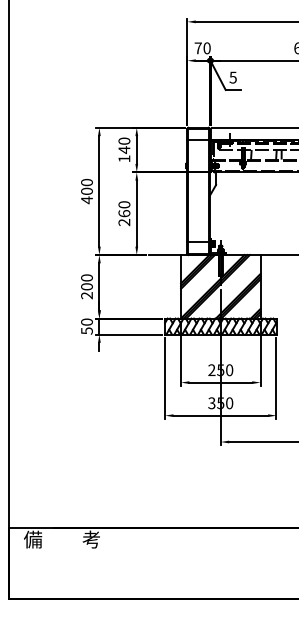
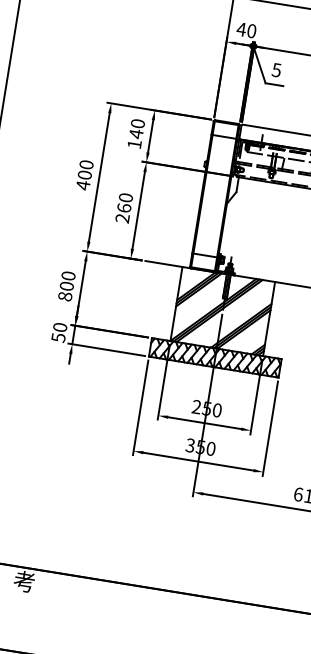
text: (198, 48) -> (241, 29), 70 -> 40
text: (86, 295) -> (64, 296), 200 -> 800

